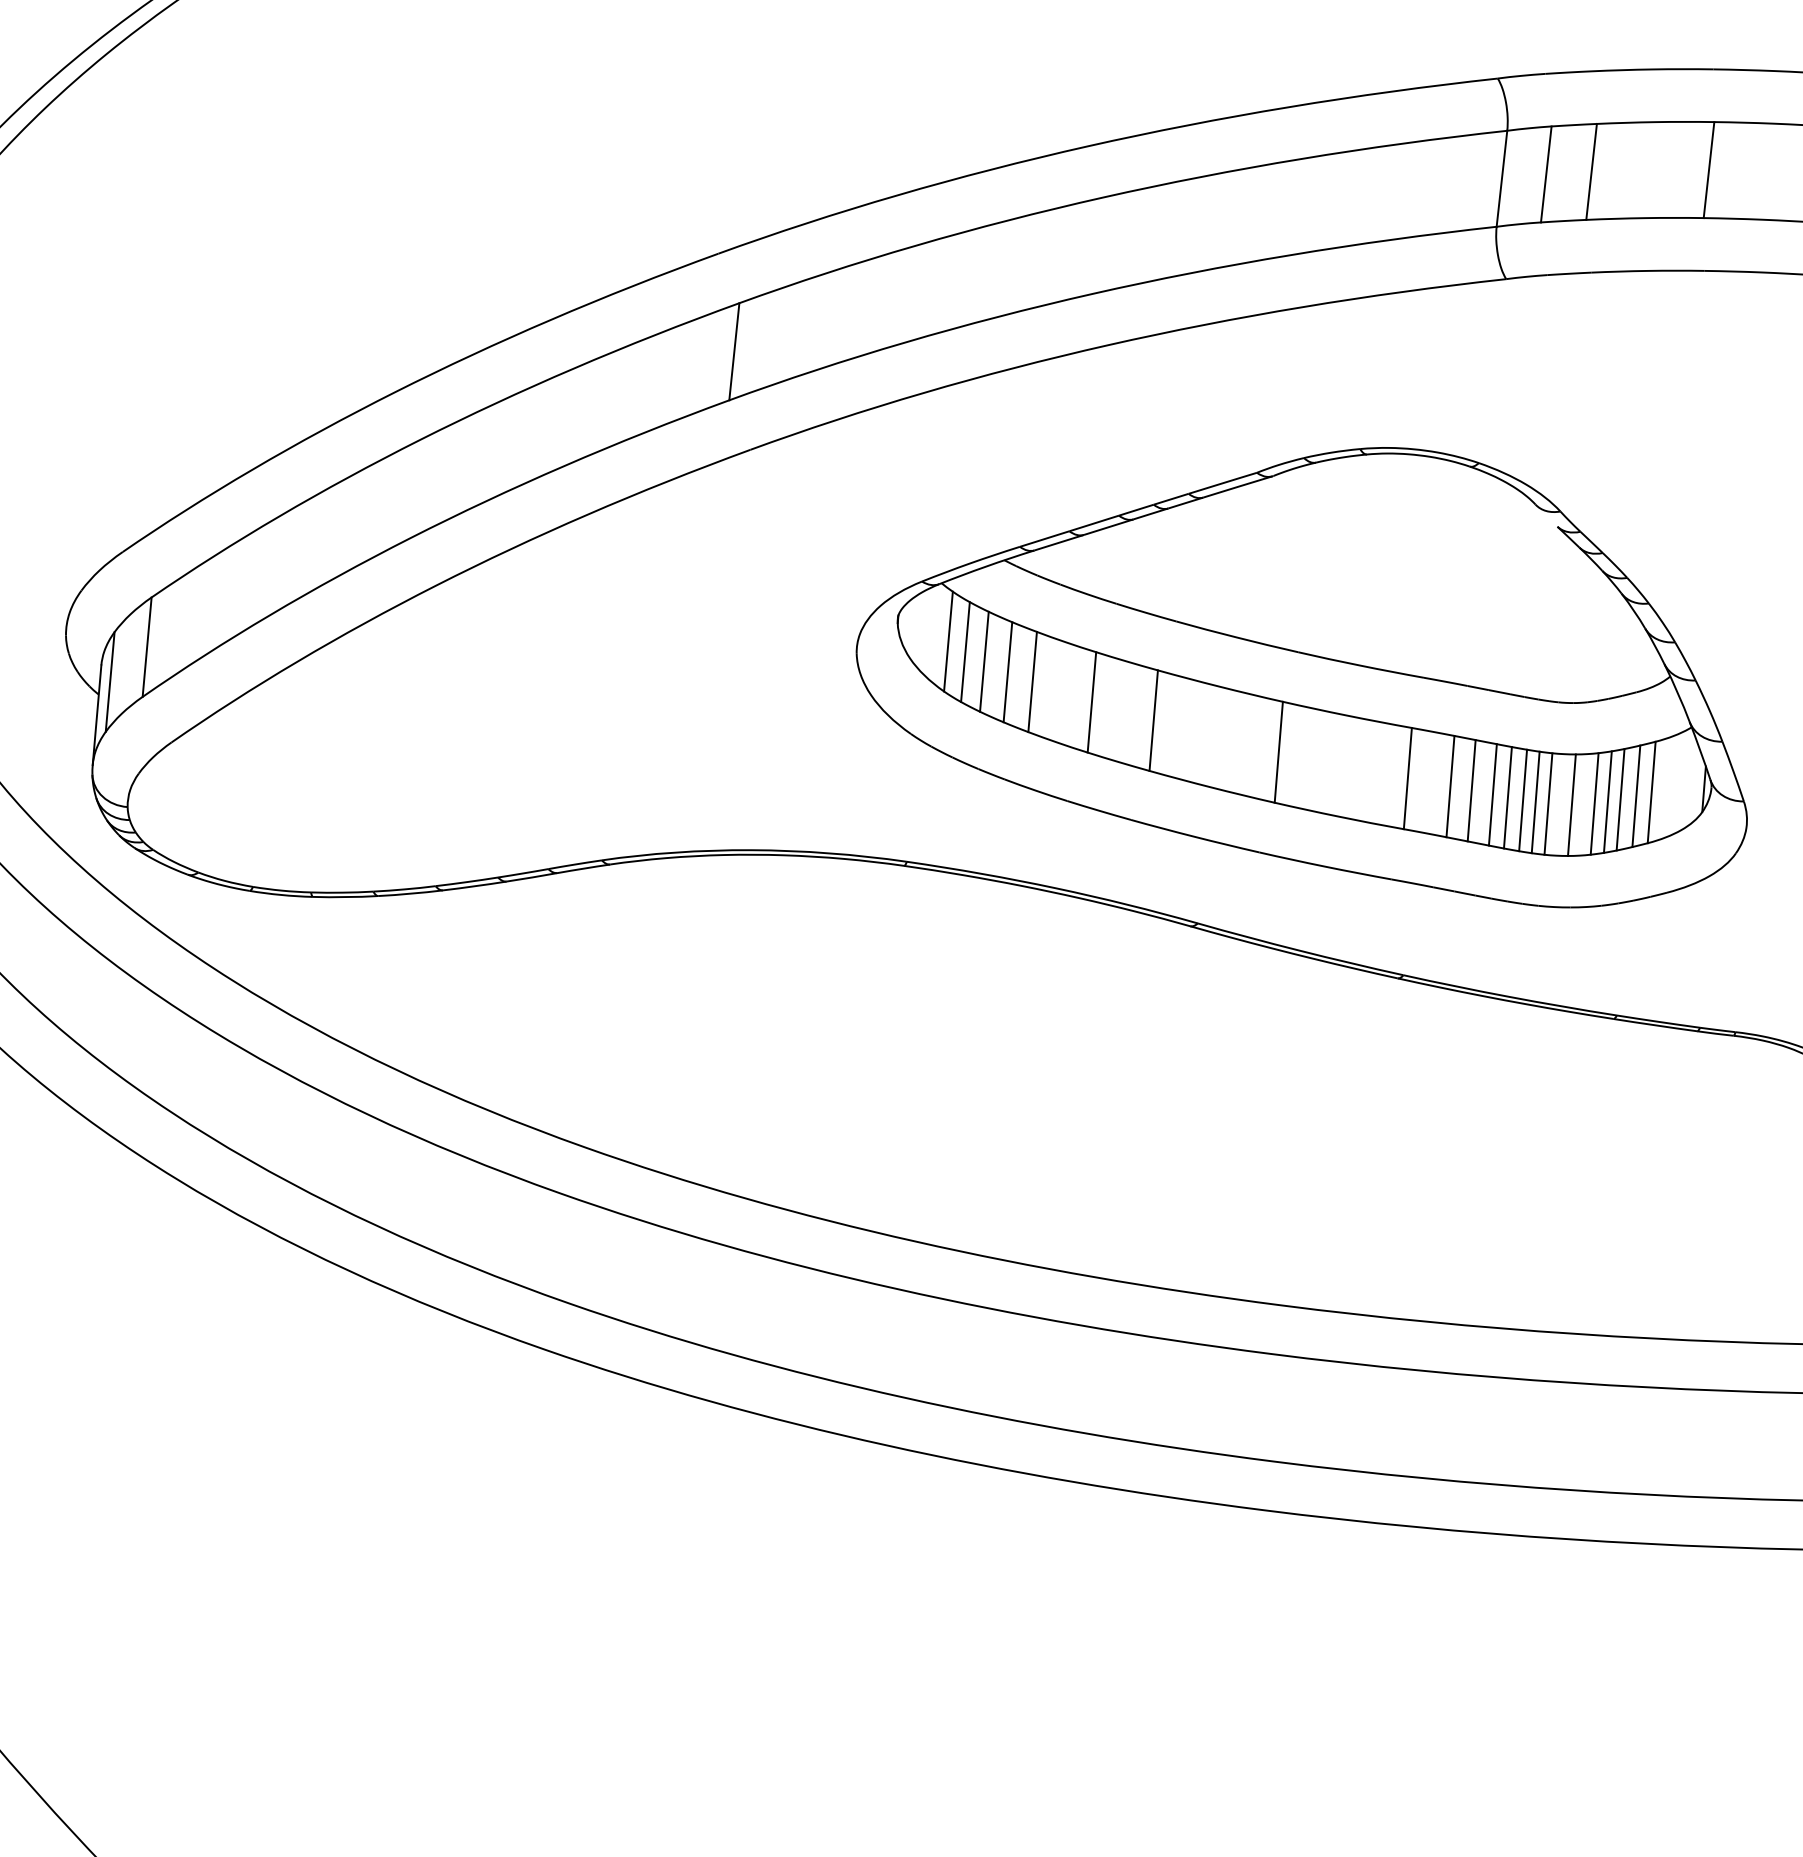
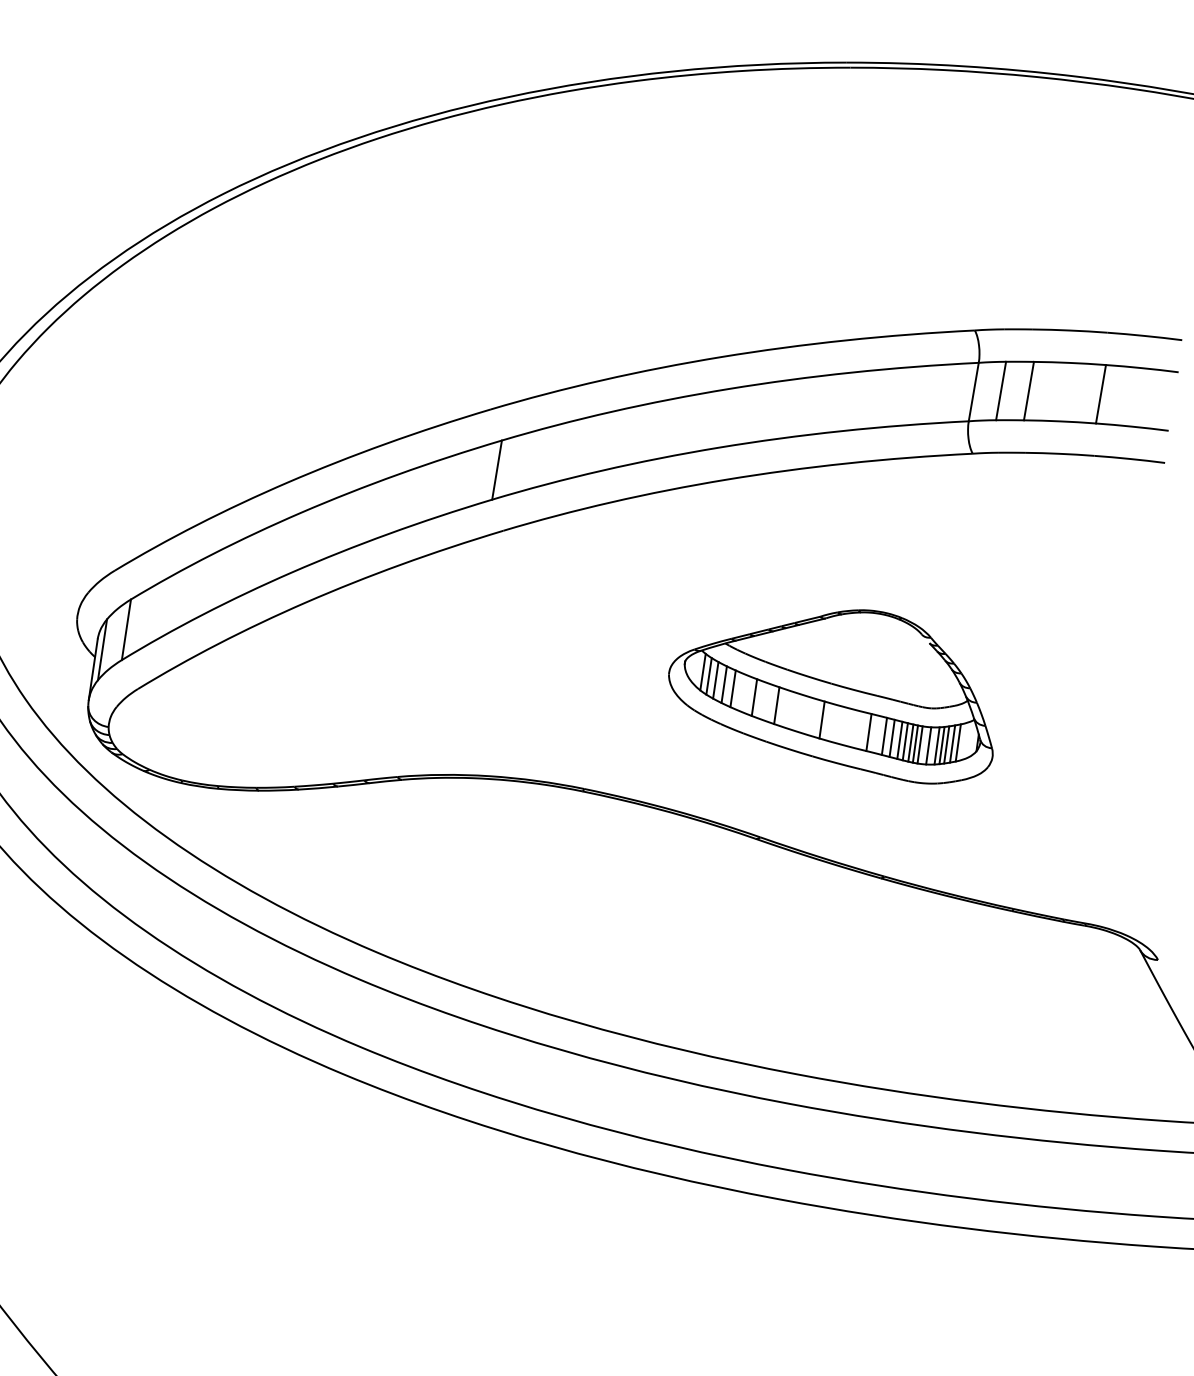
part: (1298, 687) -> (830, 696), size x0.6

